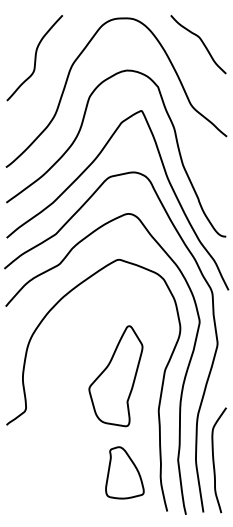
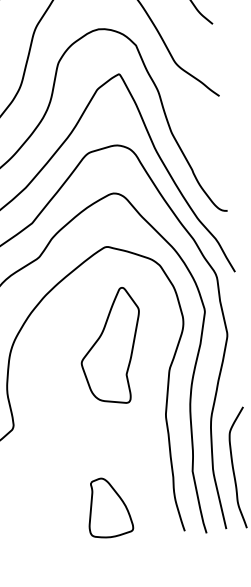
part: (115, 376) -> (110, 346), moved
part: (124, 472) -> (109, 507), moved

